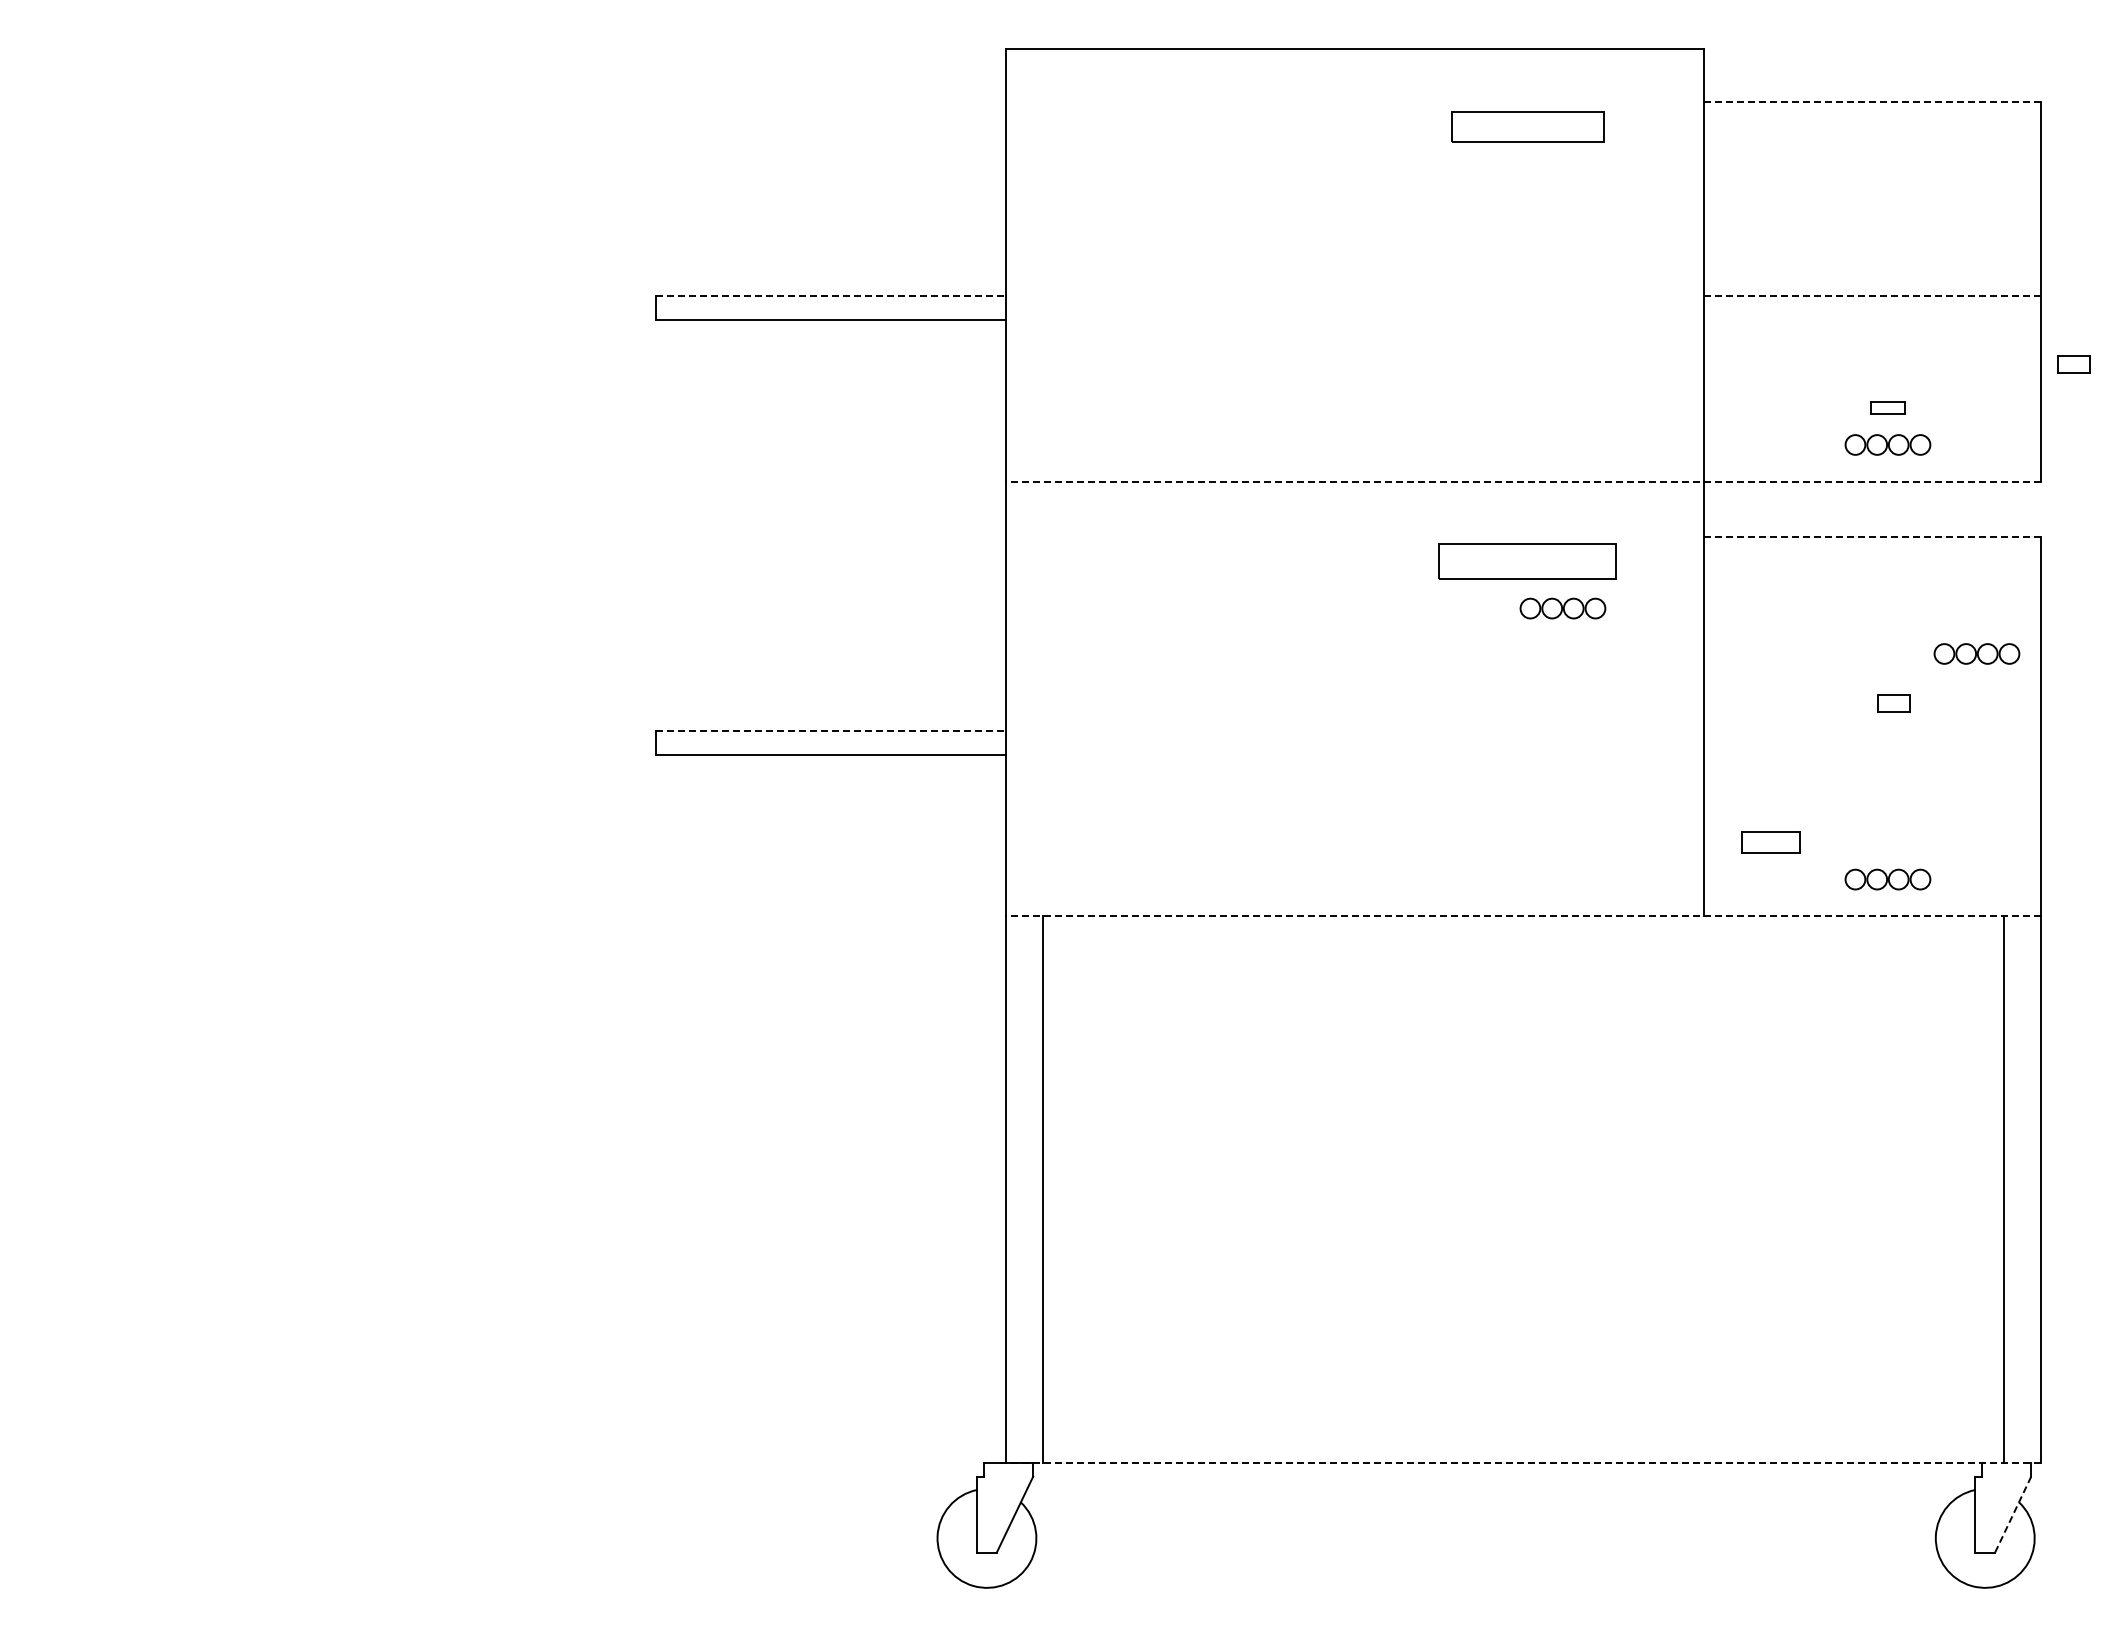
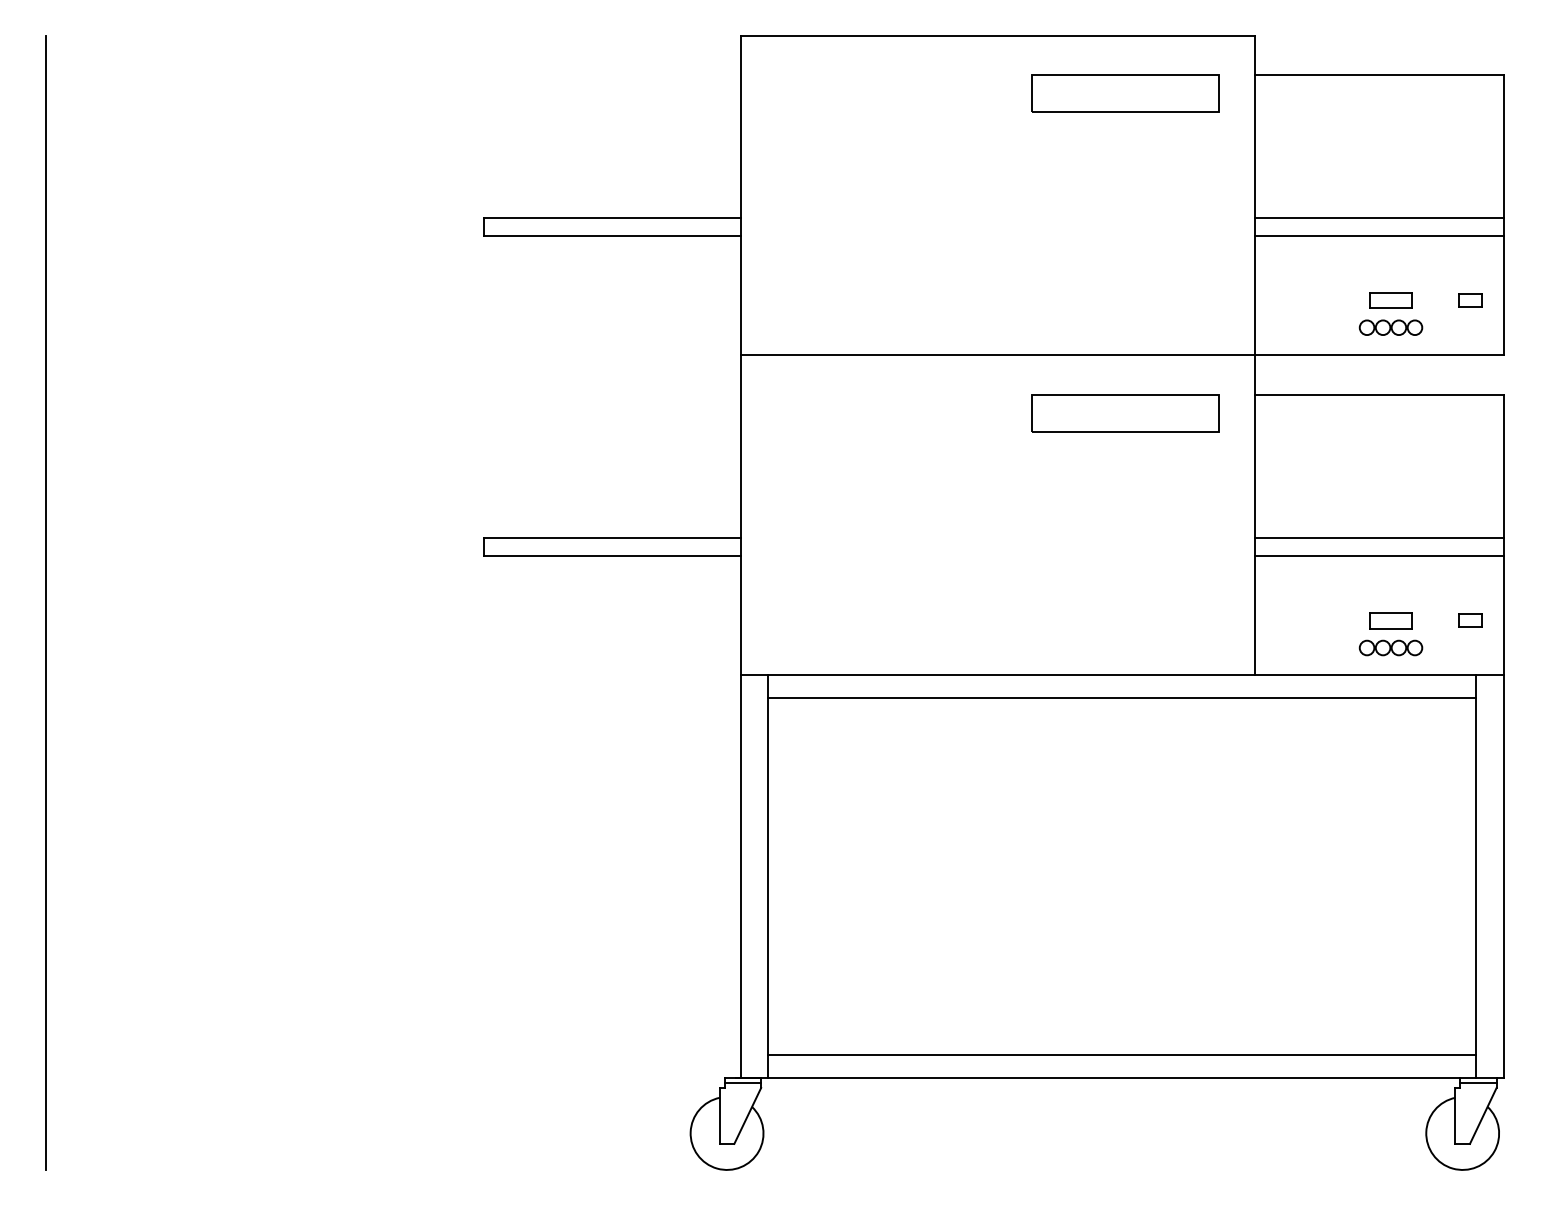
line: (1872, 102) -> (1379, 75), dashed -> solid
part: (1527, 126) -> (1125, 93), size x1.67
line: (830, 296) -> (611, 218), dashed -> solid
line: (1872, 296) -> (1379, 218), dashed -> solid
line: (1871, 320) -> (1378, 236), added
part: (2073, 364) -> (1470, 300), moved
part: (1887, 407) -> (1390, 300), size x1.67
line: (1523, 481) -> (1122, 354), dashed -> solid
line: (1872, 536) -> (1379, 395), dashed -> solid
part: (1527, 561) -> (1125, 413), size x1.43
part: (1562, 608) -> (1151, 448), removed
part: (1976, 653) -> (1456, 481), removed
part: (1893, 703) -> (1470, 620), moved
line: (830, 730) -> (611, 538), dashed -> solid
line: (1871, 730) -> (1378, 538), added
line: (1871, 755) -> (1378, 556), added
line: (63, 817) -> (46, 602), added
part: (1770, 842) -> (1390, 620), moved
line: (1523, 916) -> (1122, 675), dashed -> solid
line: (1522, 947) -> (1121, 698), added
line: (1522, 1432) -> (1121, 1055), added
line: (1519, 1463) -> (1119, 1078), dashed -> solid
line: (1008, 1470) -> (742, 1083), added
line: (2006, 1470) -> (1478, 1083), added
line: (2012, 1515) -> (1482, 1116), dashed -> solid

